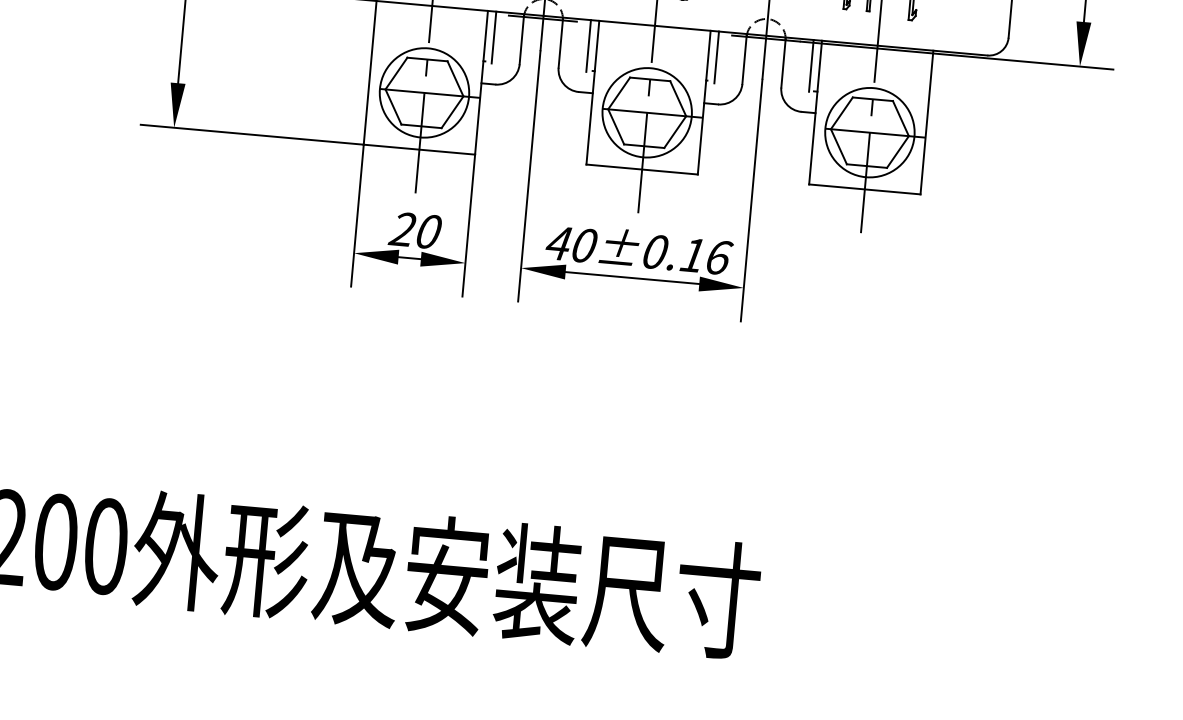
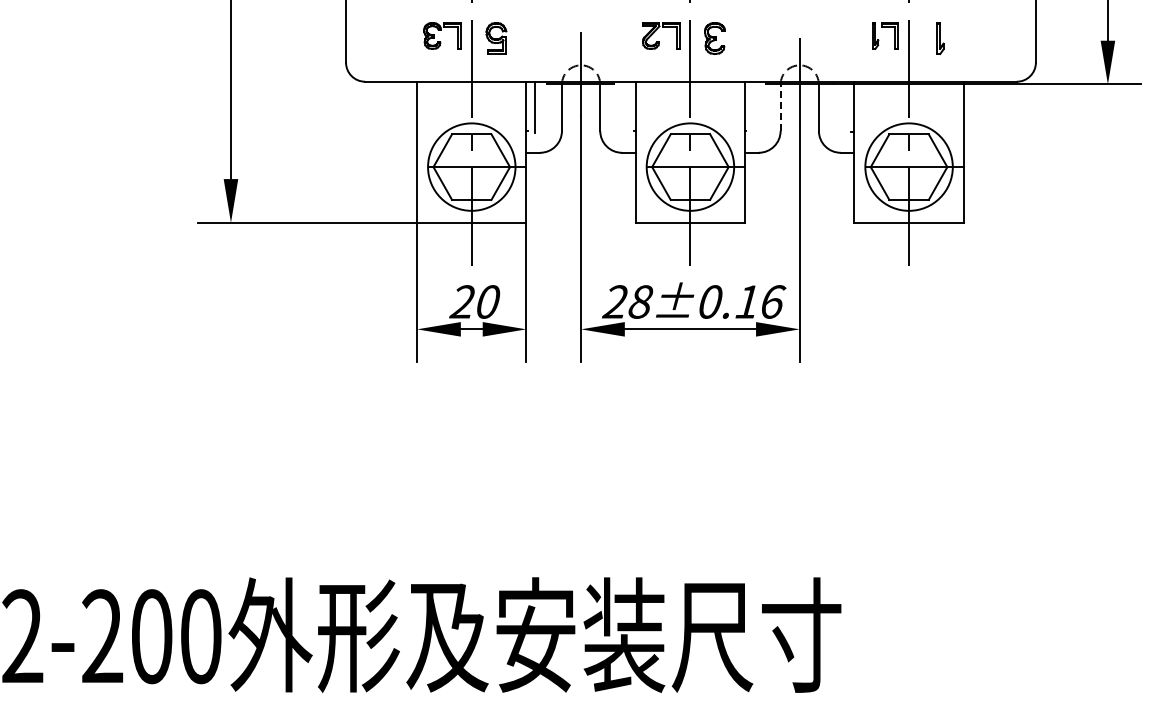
line: (588, 45) -> (627, 106), removed
line: (716, 56) -> (753, 106), removed
line: (744, 60) -> (780, 107), solid -> dashed
line: (811, 65) -> (846, 106), removed
text: (570, 243) -> (627, 301), 40±0.16 -> 28±0.16

